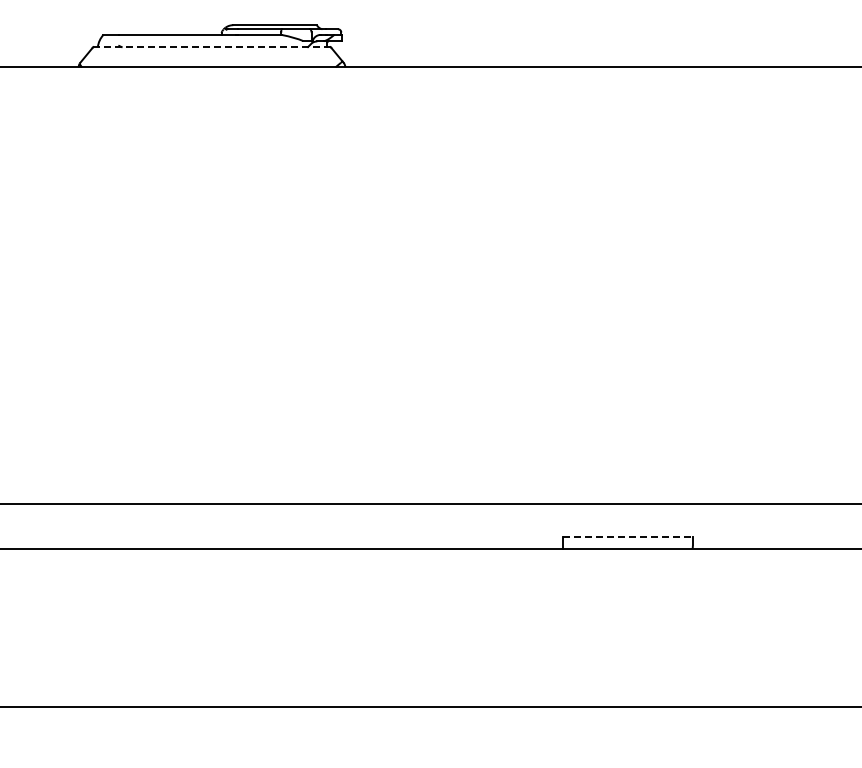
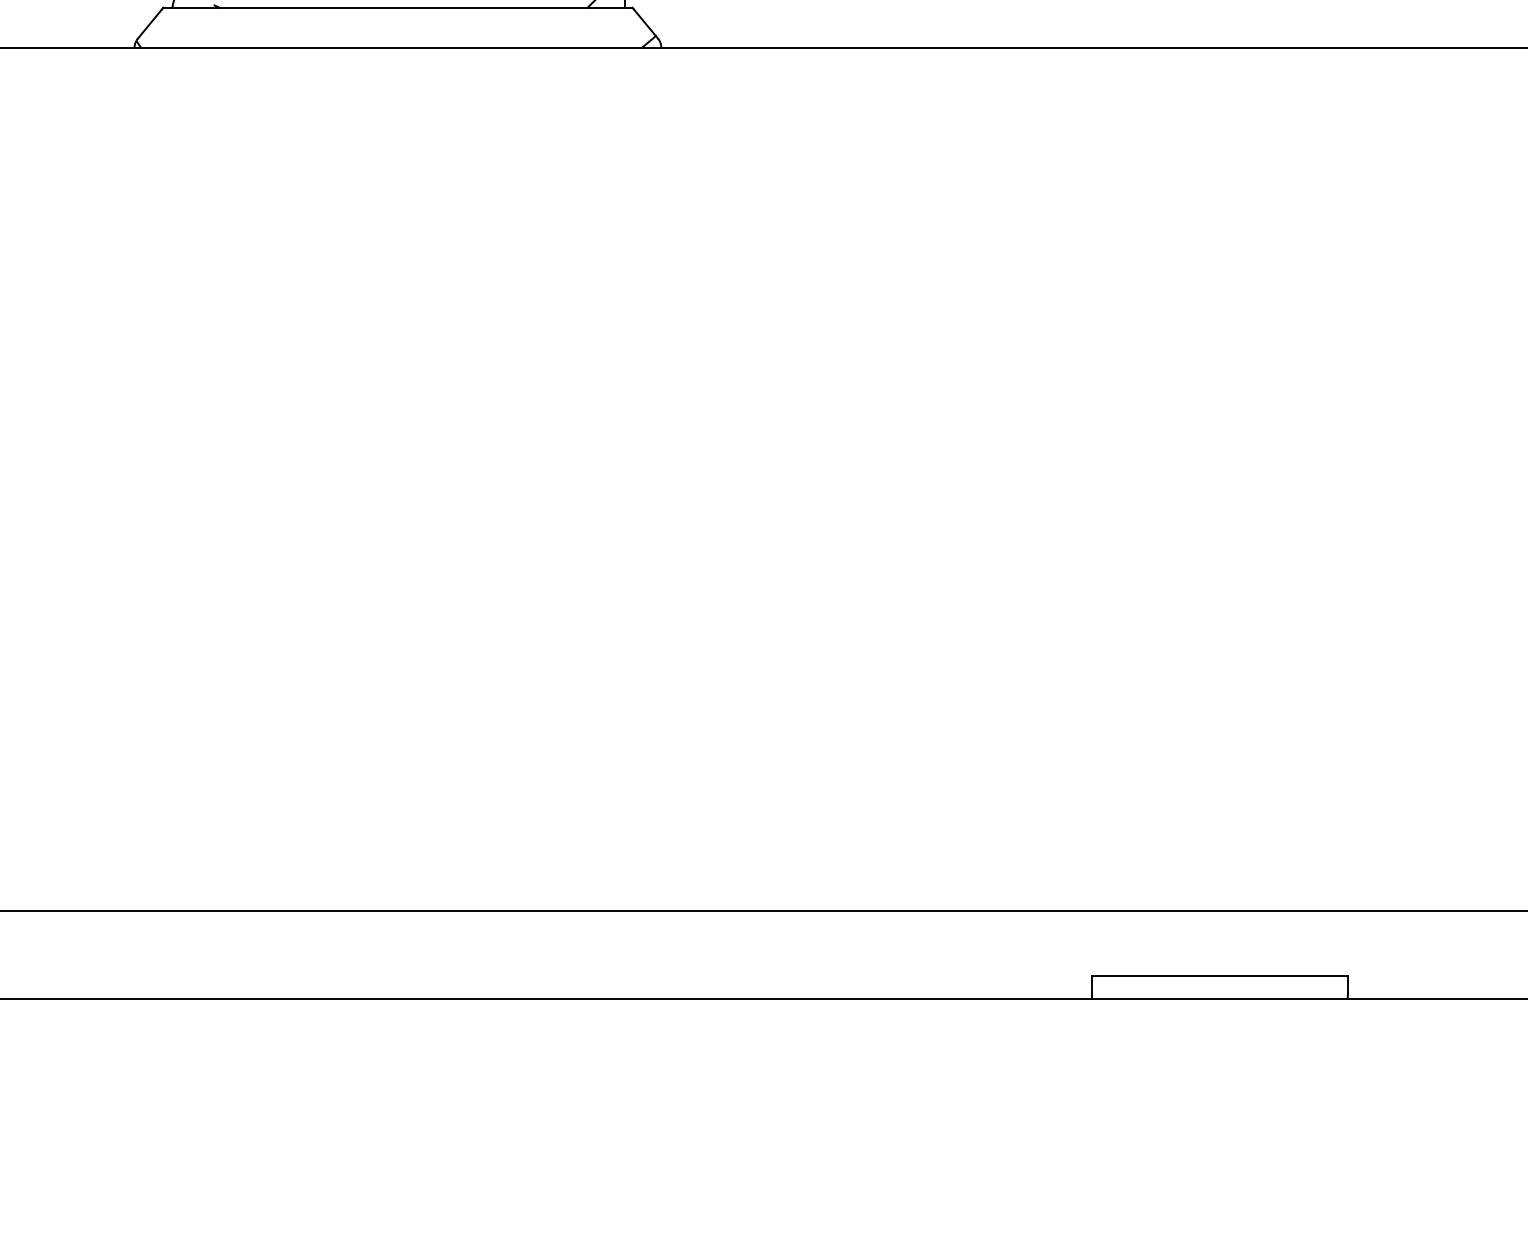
line: (212, 47) -> (398, 8), dashed -> solid
line: (628, 537) -> (1220, 976), dashed -> solid

